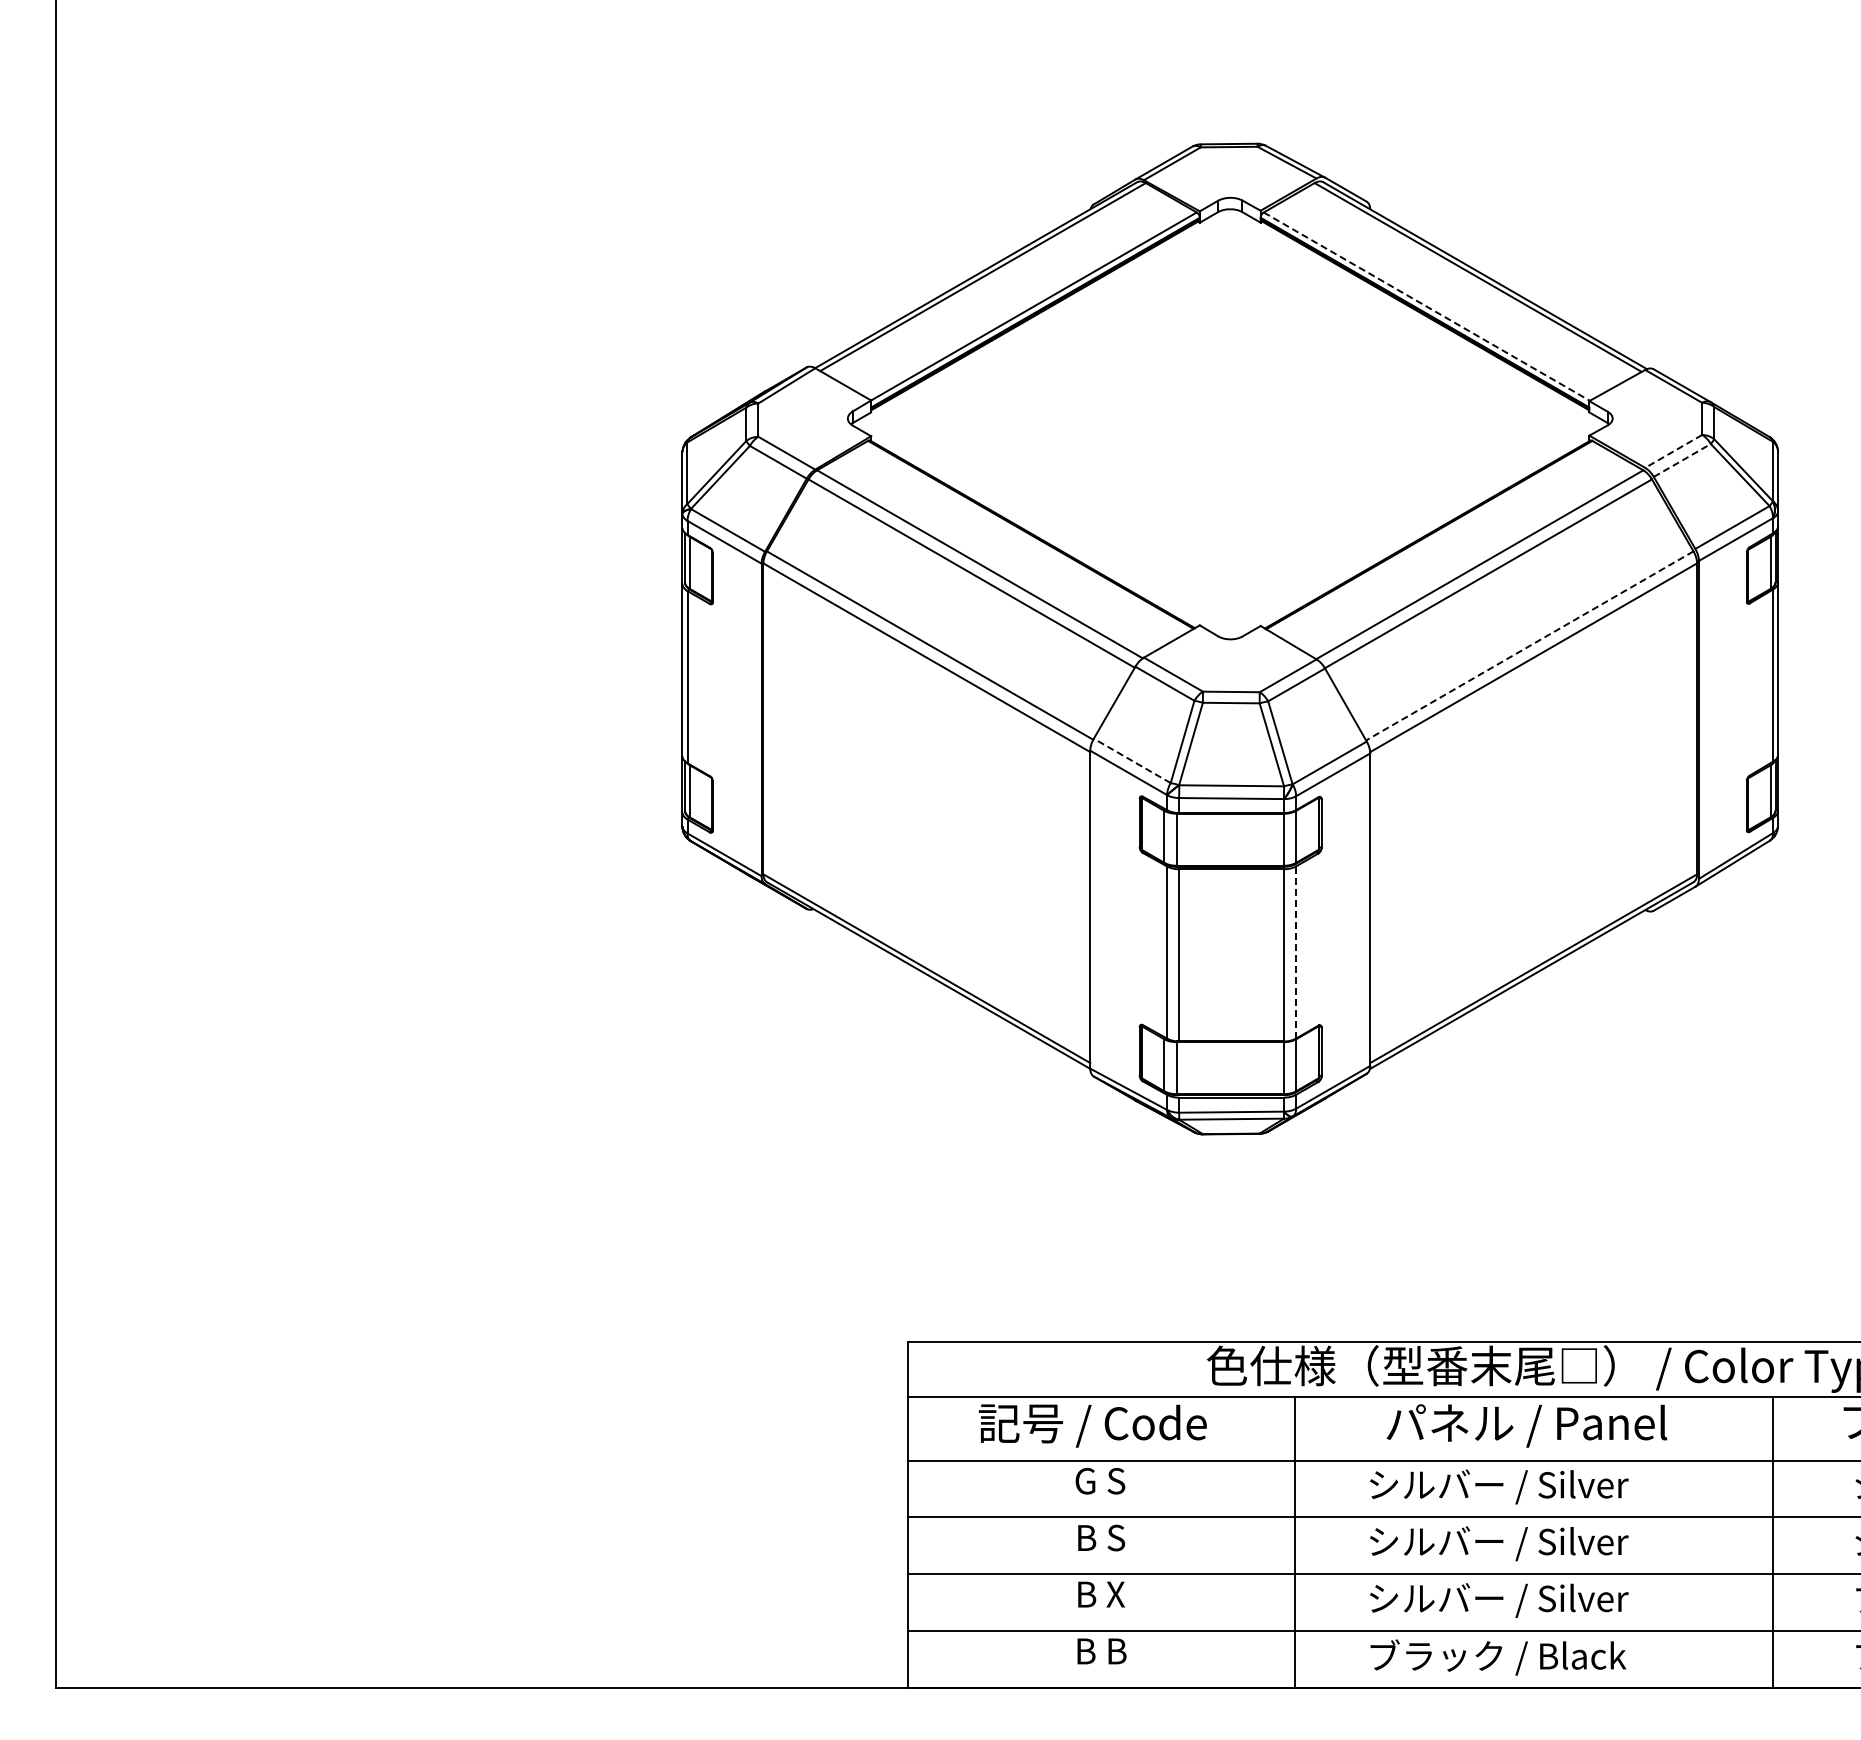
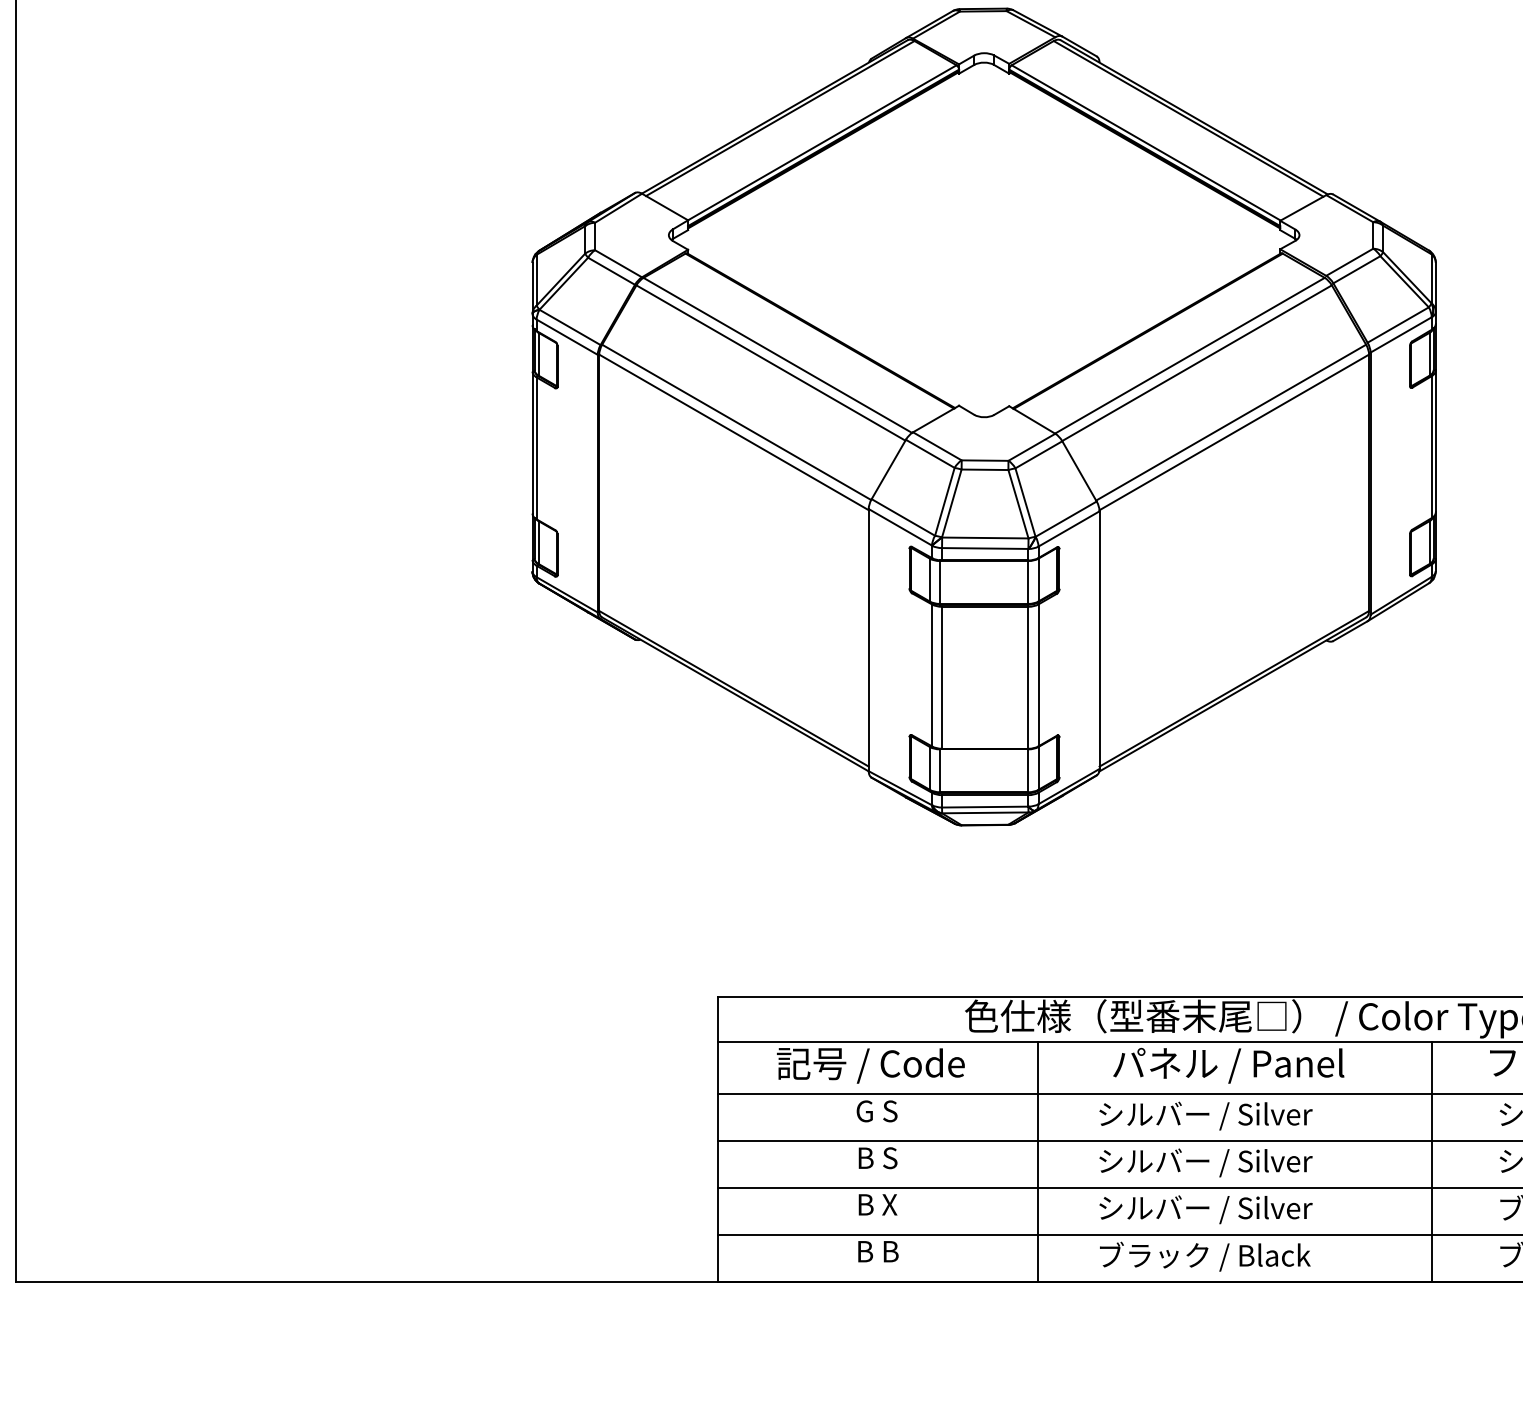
line: (1427, 306) -> (1146, 142), dashed -> solid
line: (1673, 451) -> (1349, 262), dashed -> solid
line: (1682, 460) -> (1357, 269), dashed -> solid
line: (1529, 646) -> (1230, 423), dashed -> solid
line: (1131, 760) -> (902, 517), dashed -> solid
line: (1296, 951) -> (1038, 674), dashed -> solid

